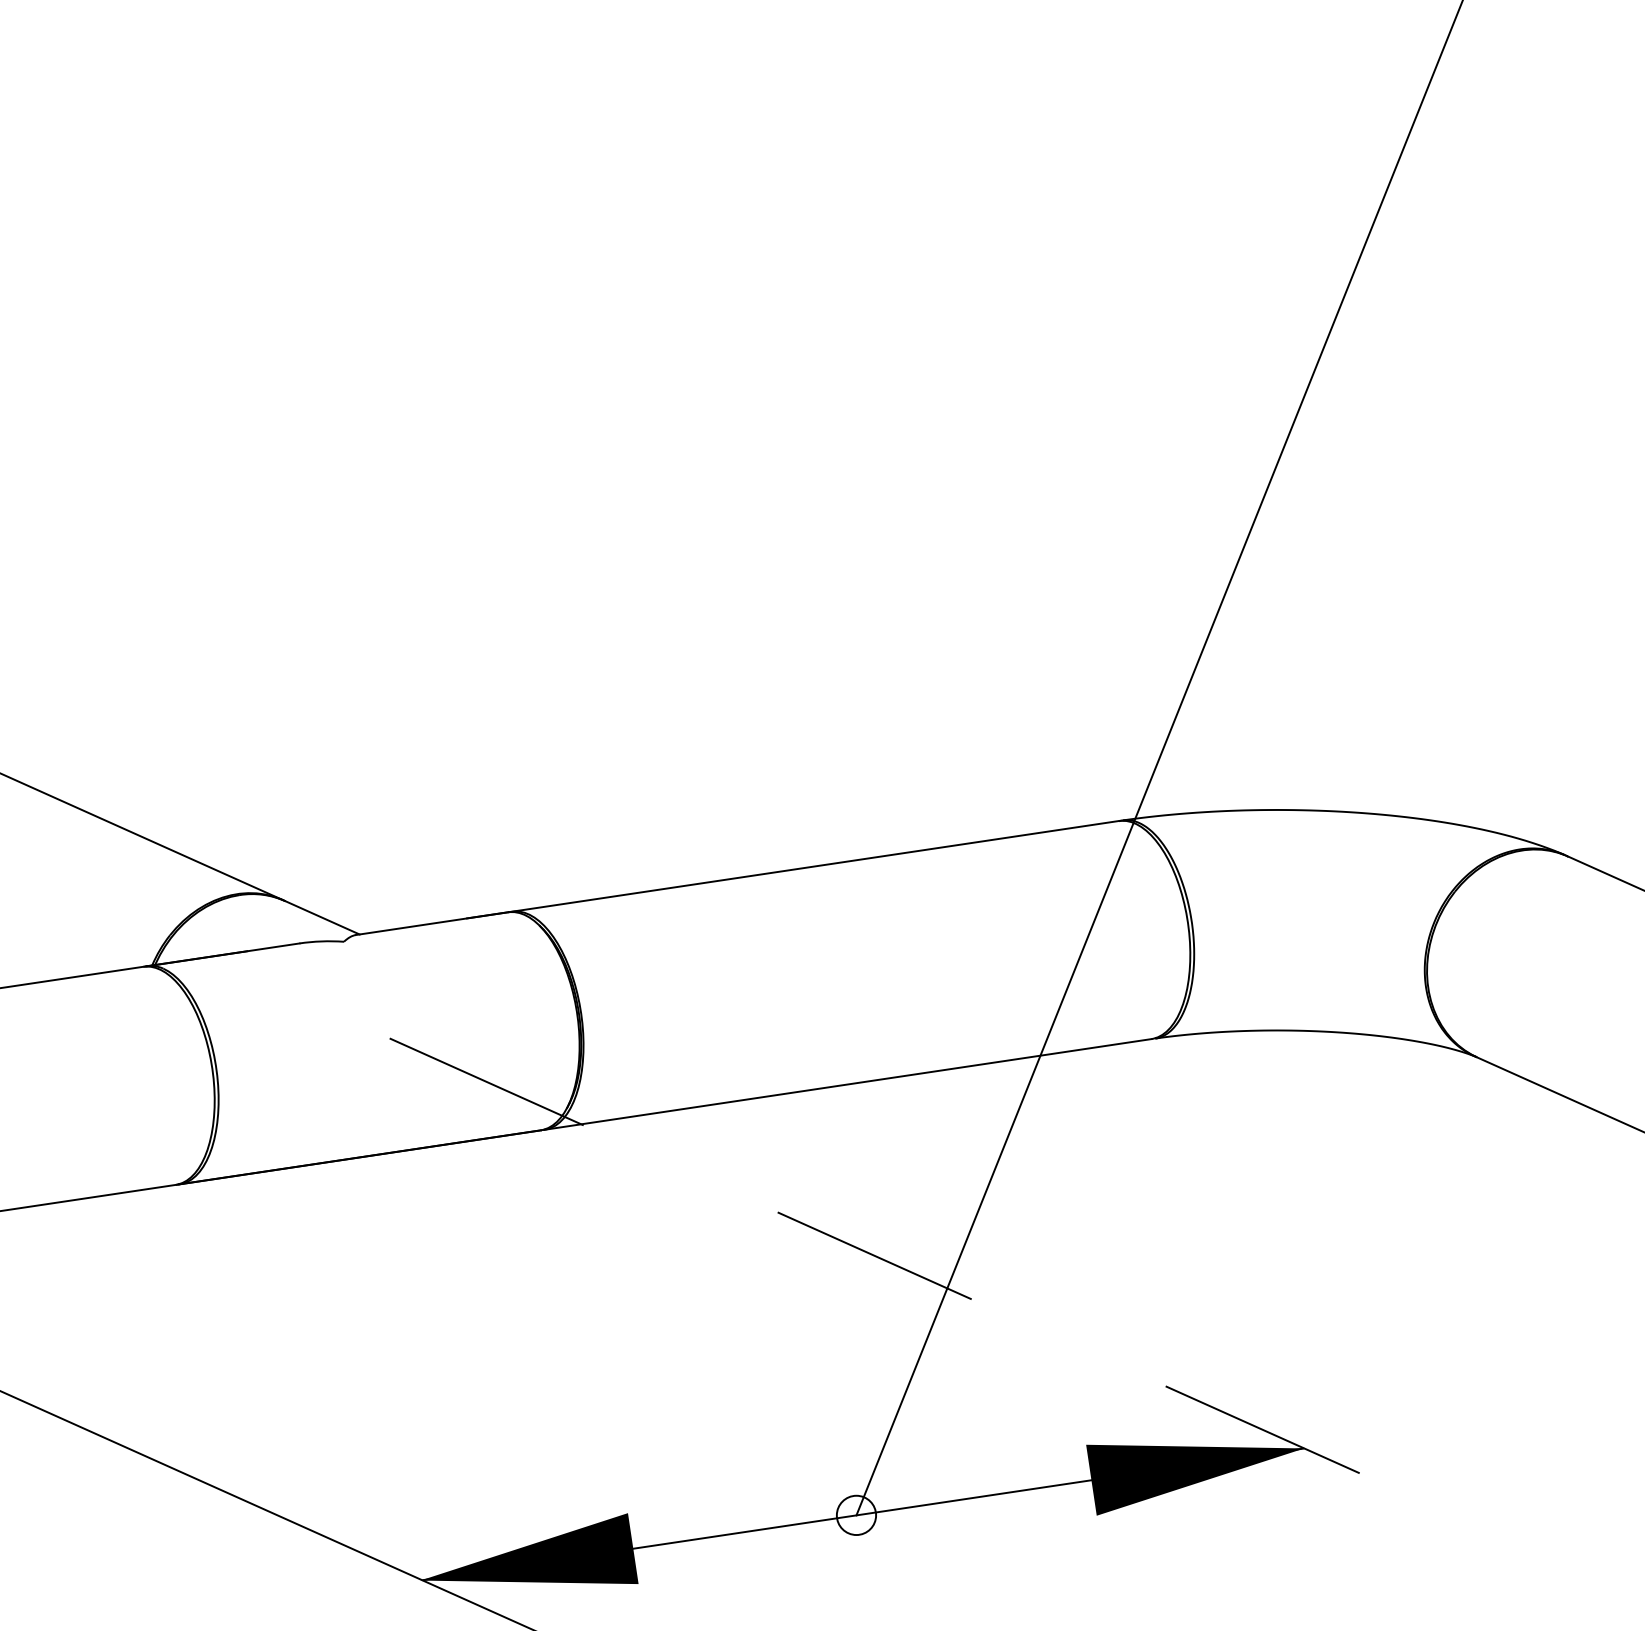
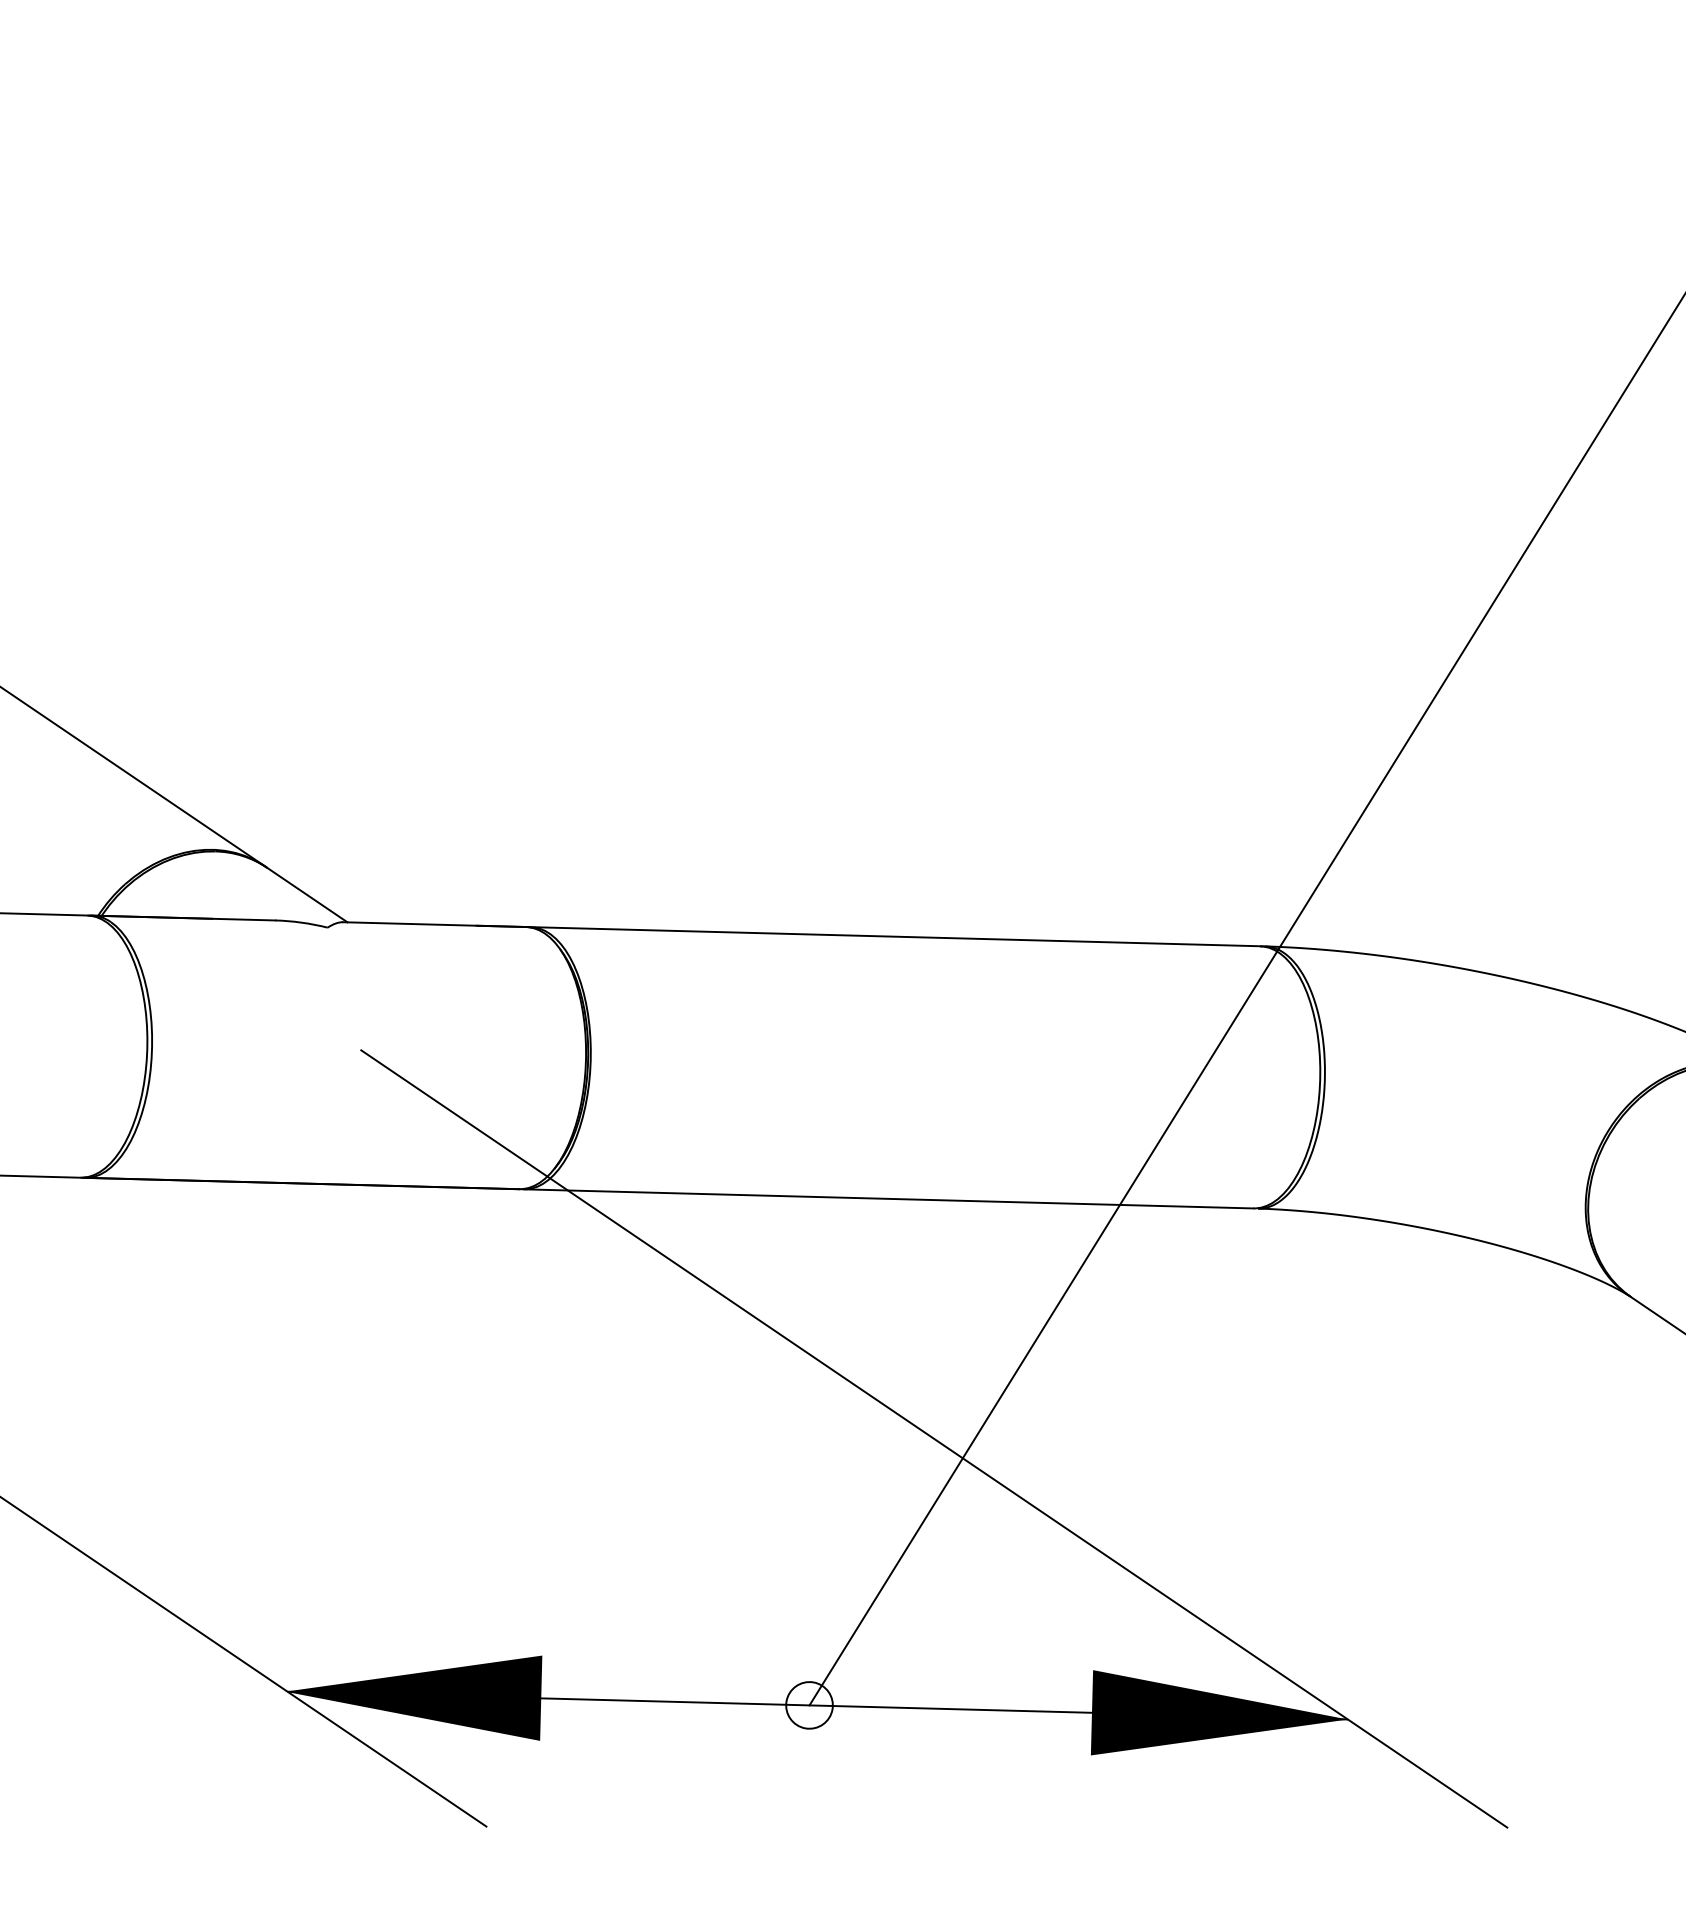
line: (921, 1276) -> (935, 1439), dashed -> solid

